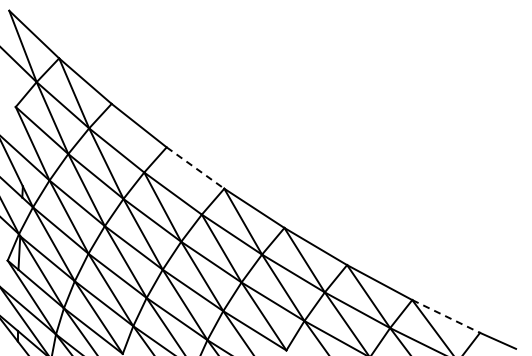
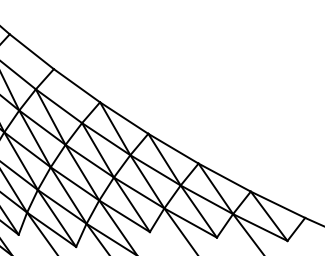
line: (195, 168) -> (77, 86), dashed -> solid
line: (446, 316) -> (278, 204), dashed -> solid

